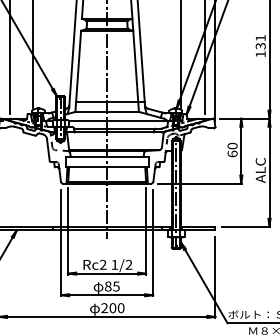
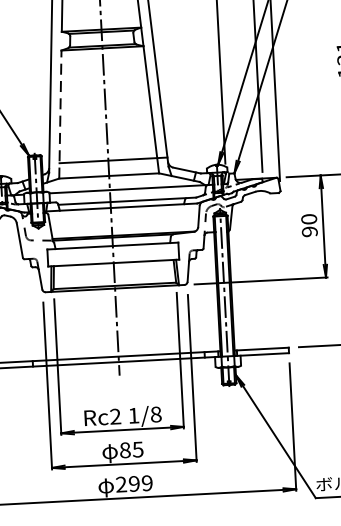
line: (78, 71) -> (60, 114), solid -> dashed
text: (232, 153) -> (309, 230), 60 -> 90
text: (128, 264) -> (155, 414), 1/2 -> 1/8
text: (116, 308) -> (140, 484), 200 -> 299

